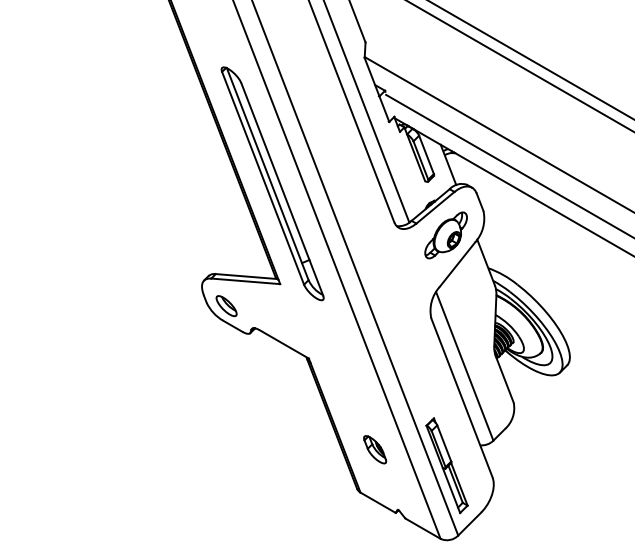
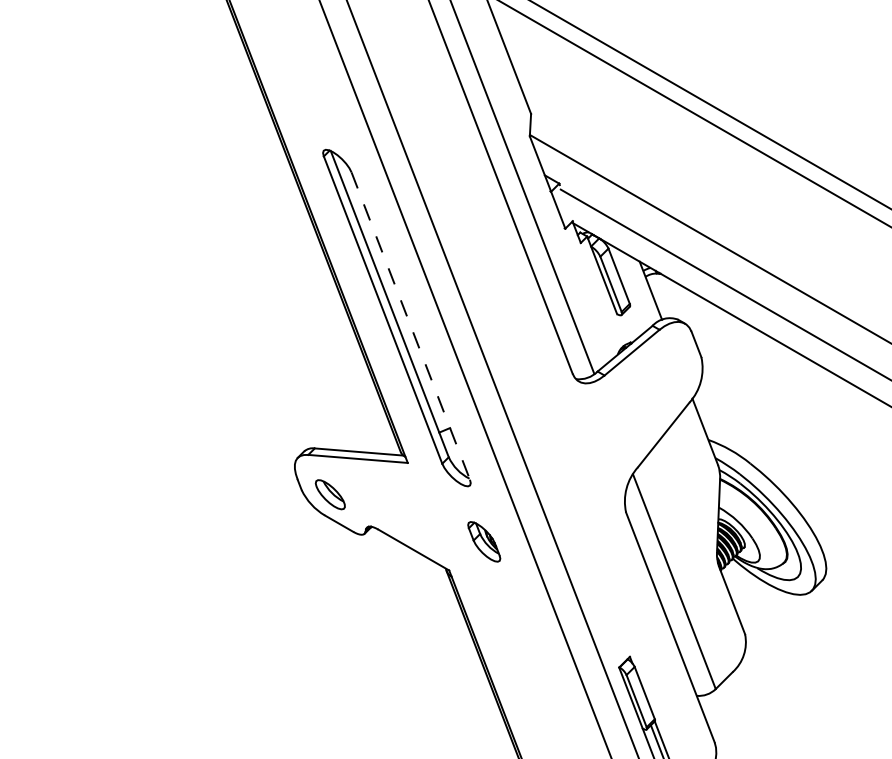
line: (282, 189) -> (411, 326), solid -> dashed
part: (445, 235) -> (646, 392), removed
part: (375, 449) -> (484, 541), moved

